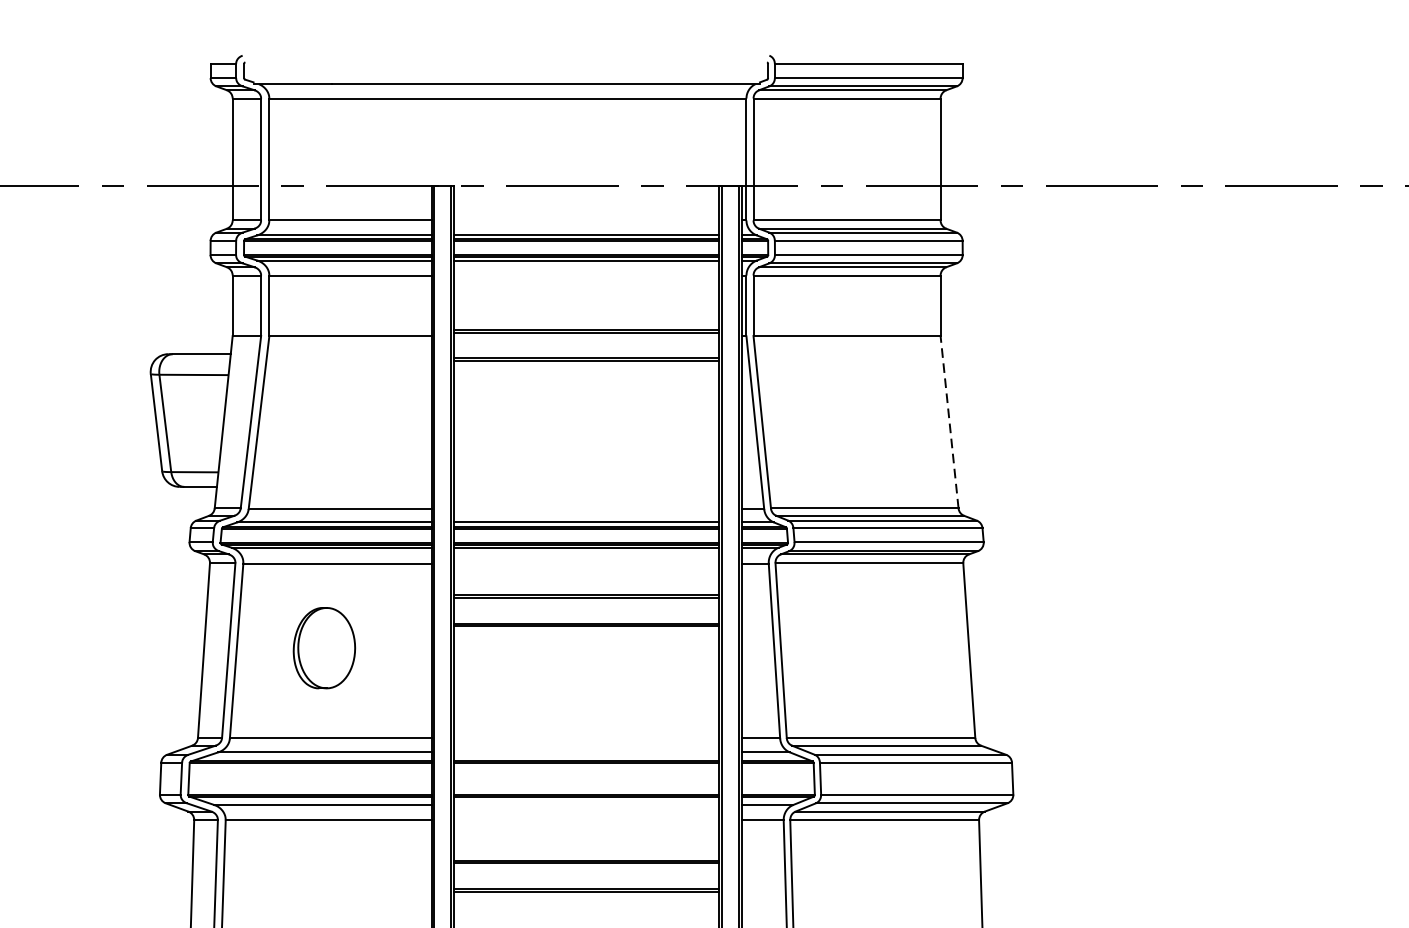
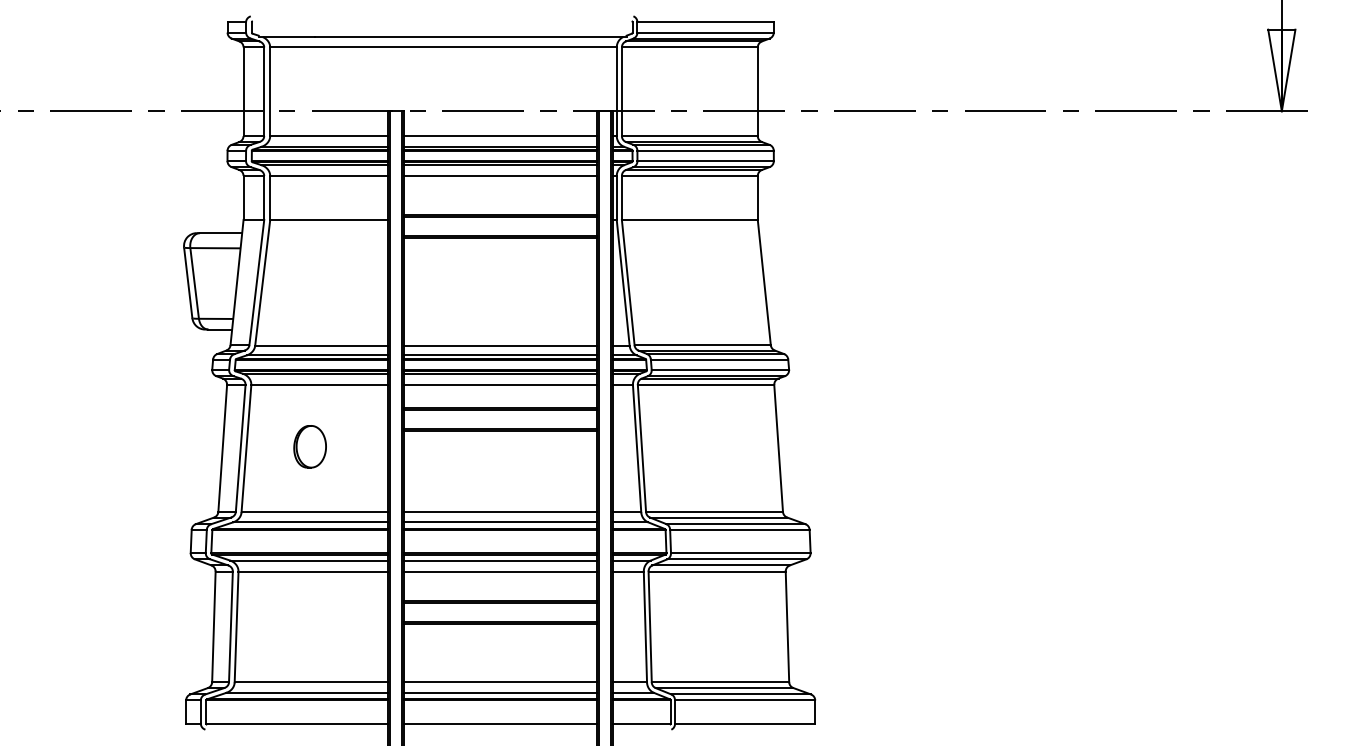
line: (586, 221) -> (500, 136), added
line: (586, 276) -> (500, 176), added
line: (949, 422) -> (764, 282), dashed -> solid
line: (586, 508) -> (500, 345), added
line: (586, 563) -> (500, 385), added
part: (323, 647) -> (309, 446), size x0.71
line: (586, 738) -> (500, 512), added
line: (586, 752) -> (500, 522), added
line: (586, 804) -> (500, 560), added
line: (586, 820) -> (500, 571), added

